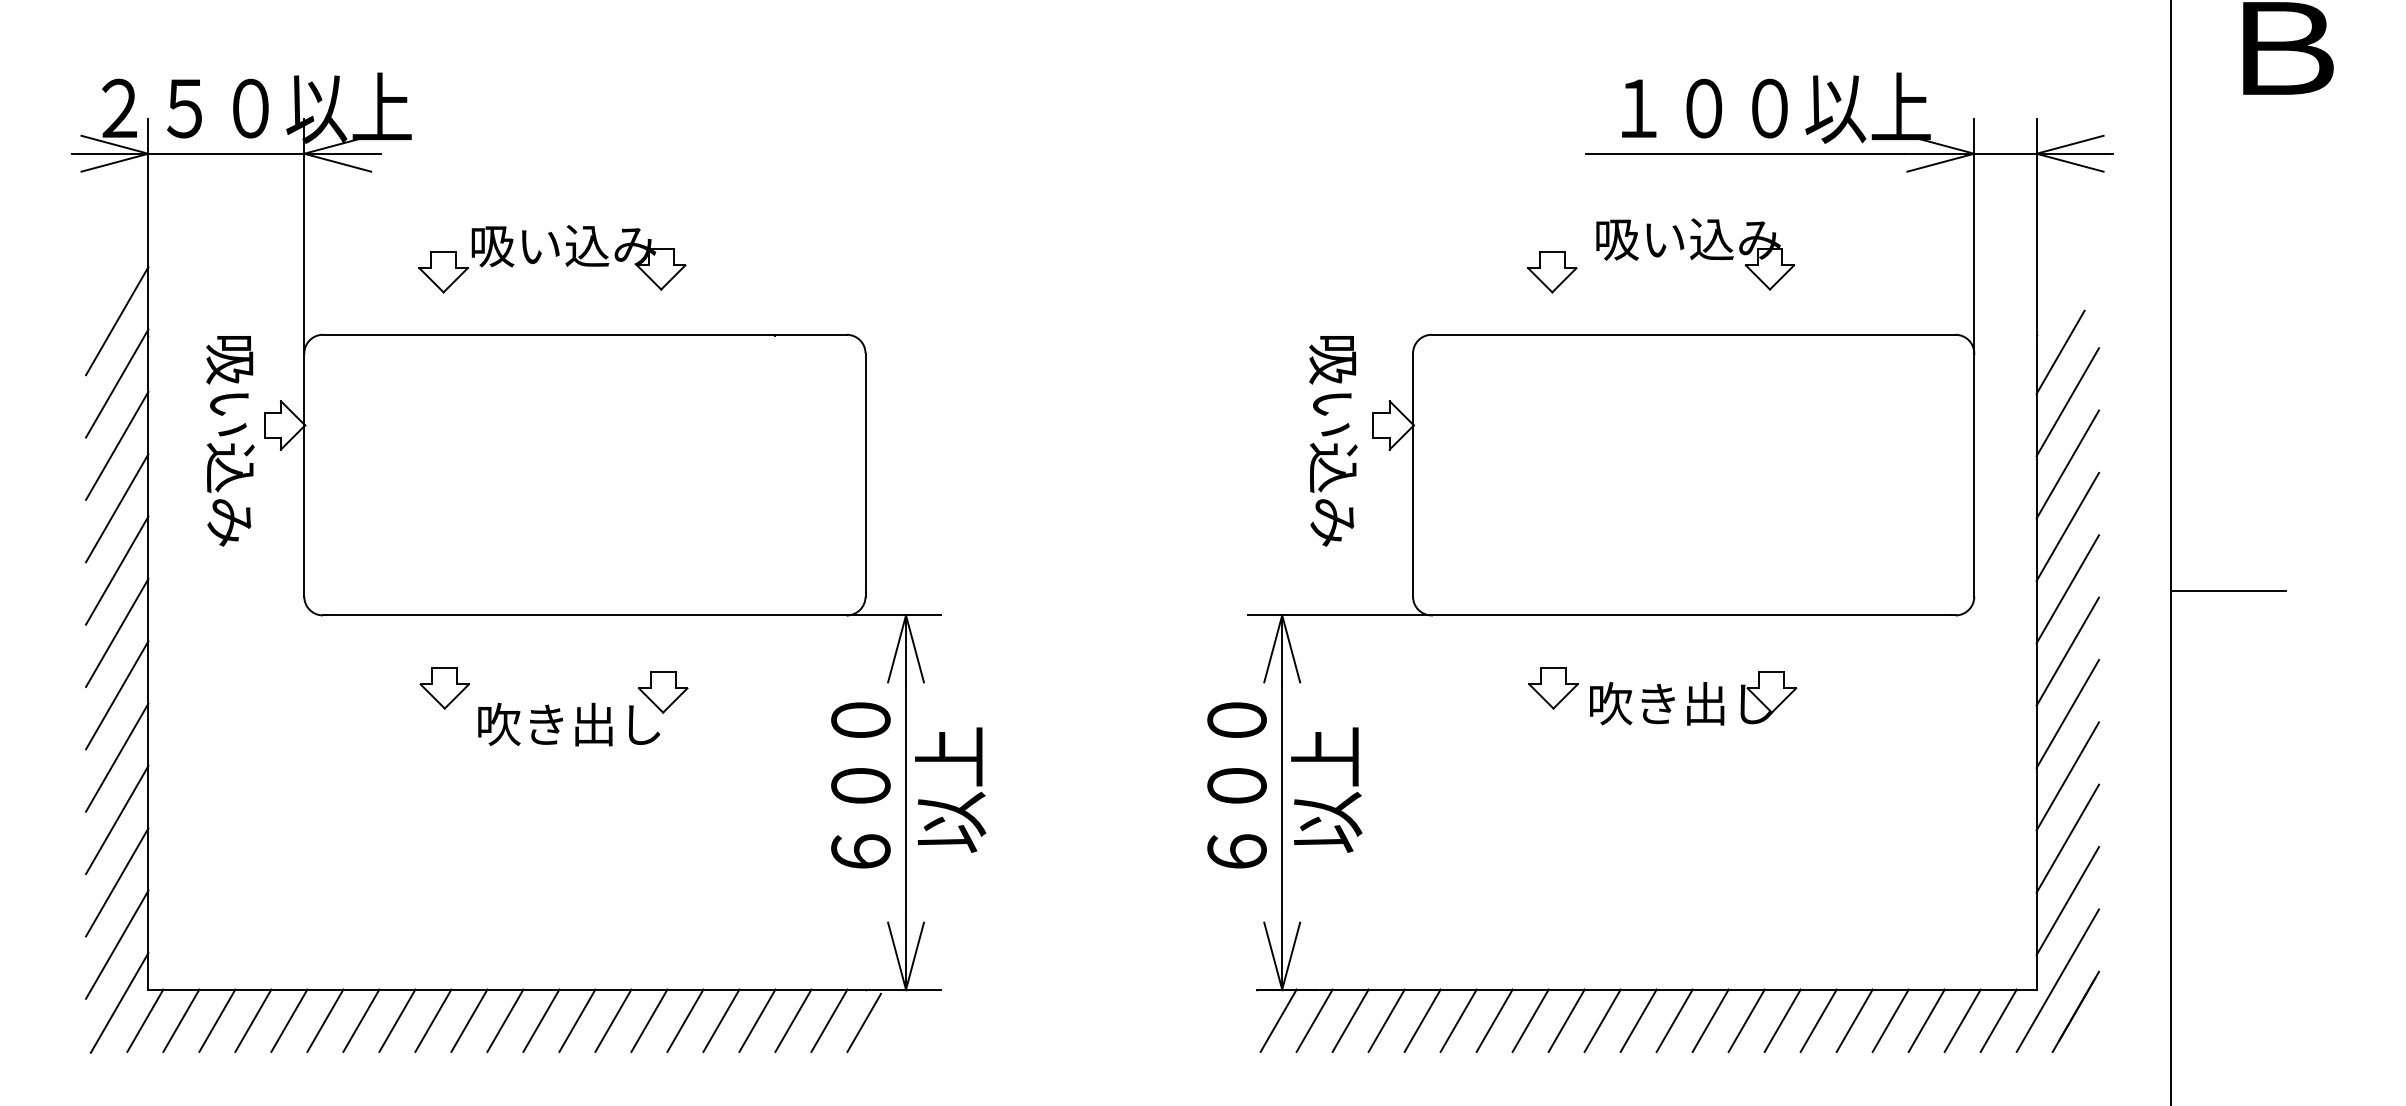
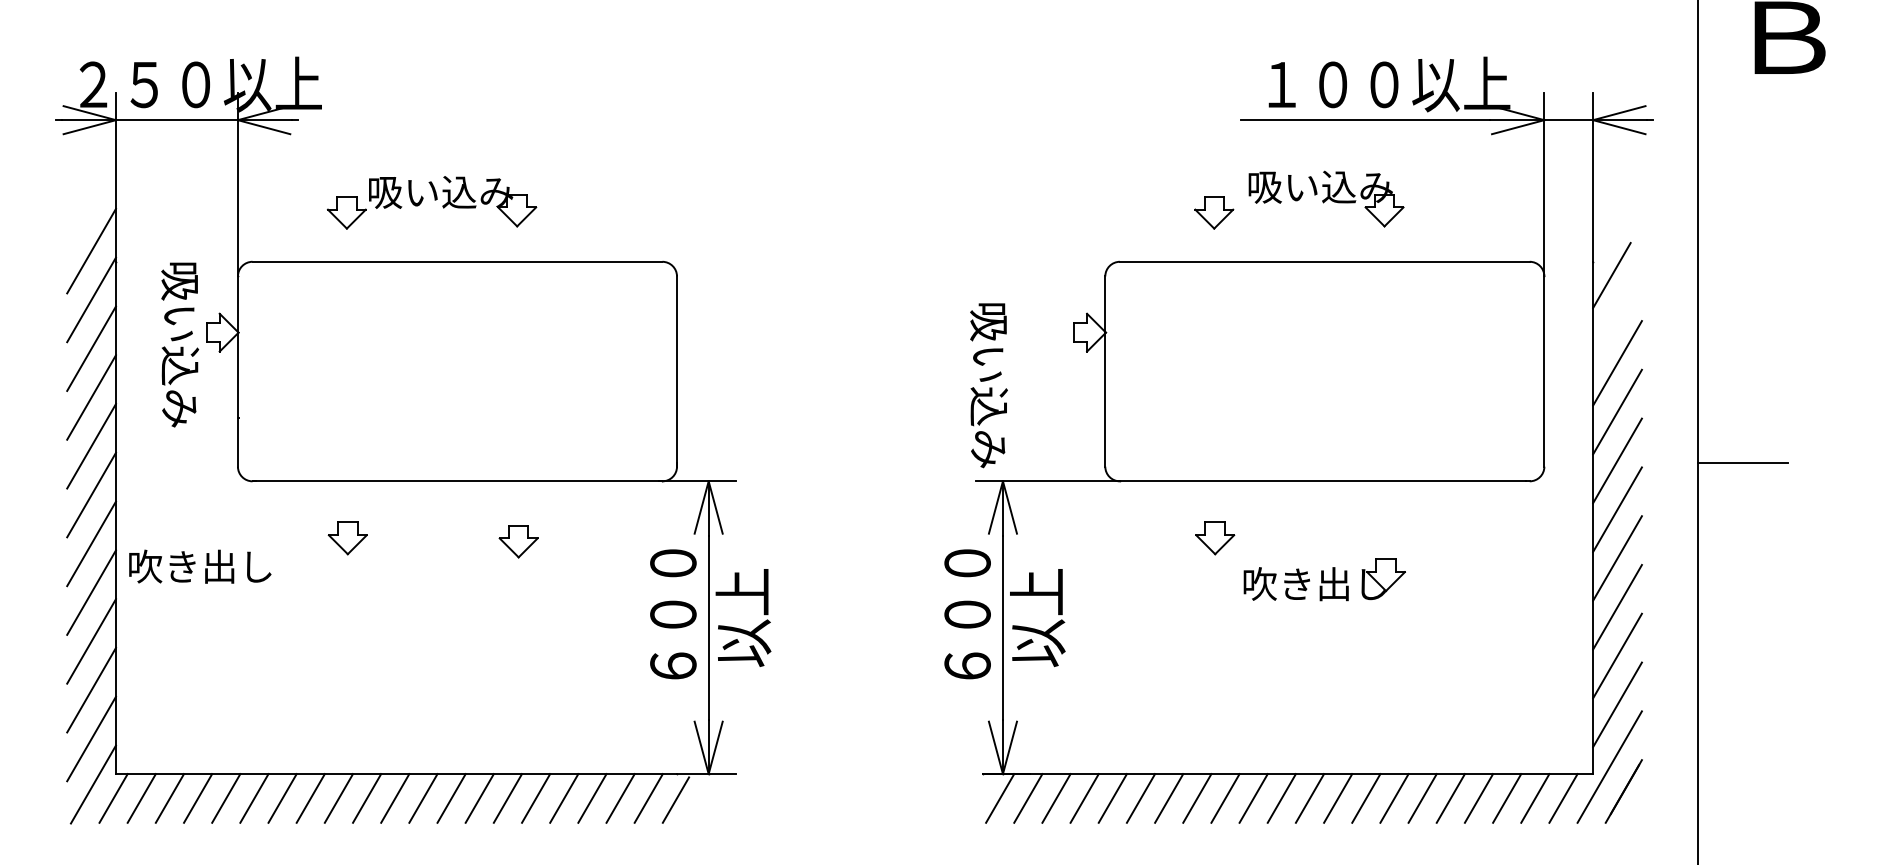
line: (2067, 402) -> (1617, 314), removed
text: (1333, 441) -> (989, 385), moved
part: (1693, 698) -> (1324, 579), moved
text: (569, 724) -> (200, 566), moved

